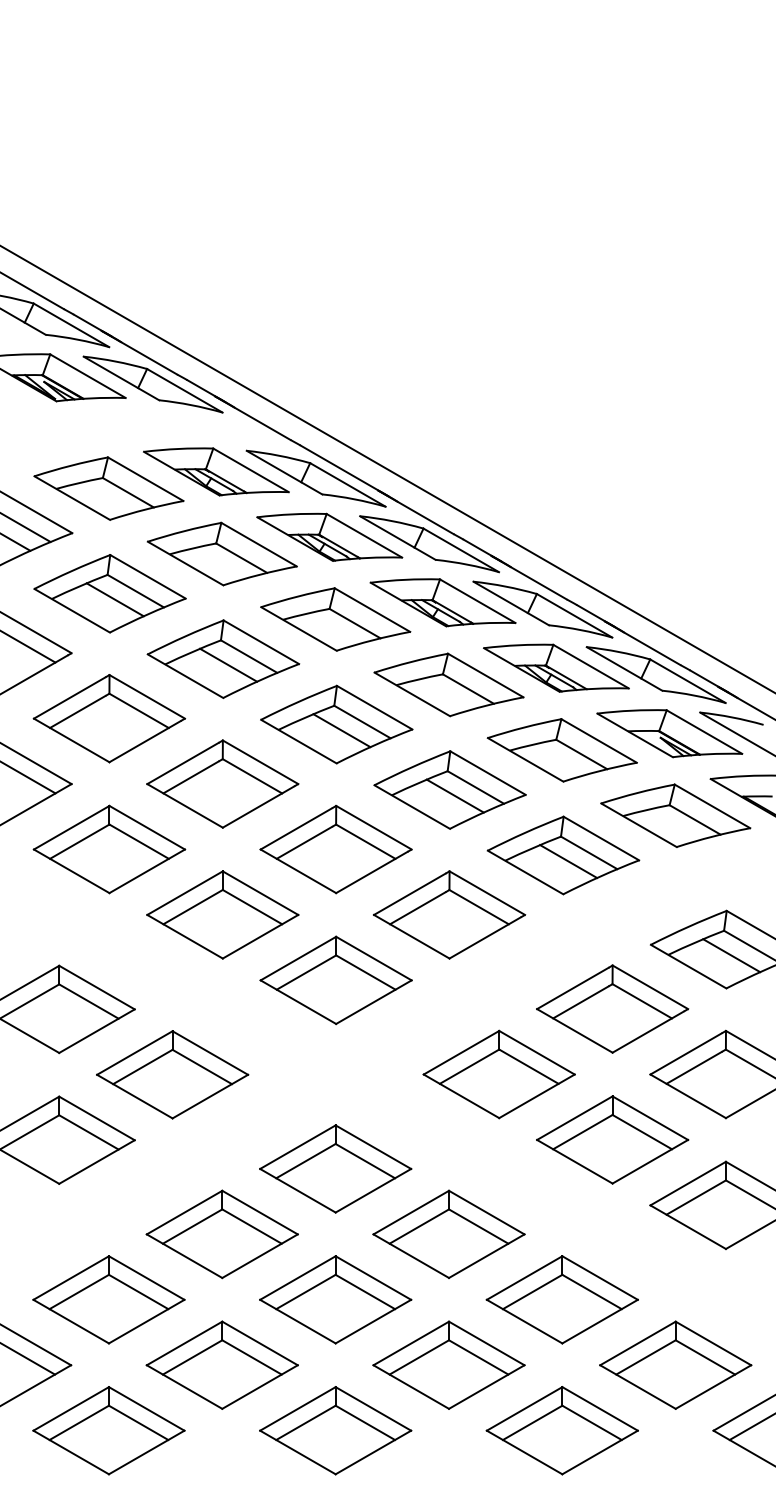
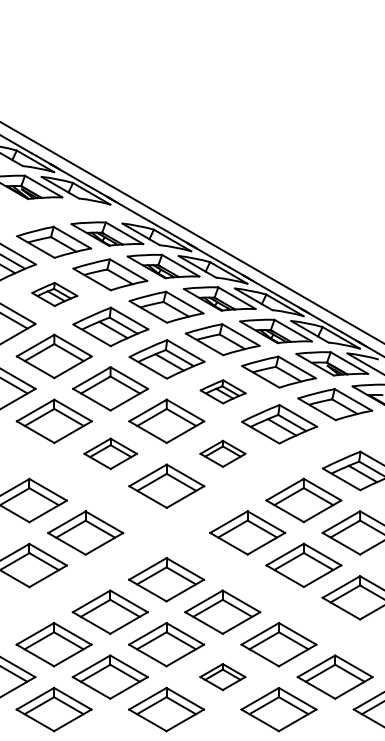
part: (109, 593) -> (54, 294), size x0.6
part: (448, 789) -> (222, 391), size x0.6
part: (222, 914) -> (110, 453), size x0.7
part: (448, 914) -> (222, 453), size x0.6
part: (448, 1363) -> (222, 676), size x0.6

